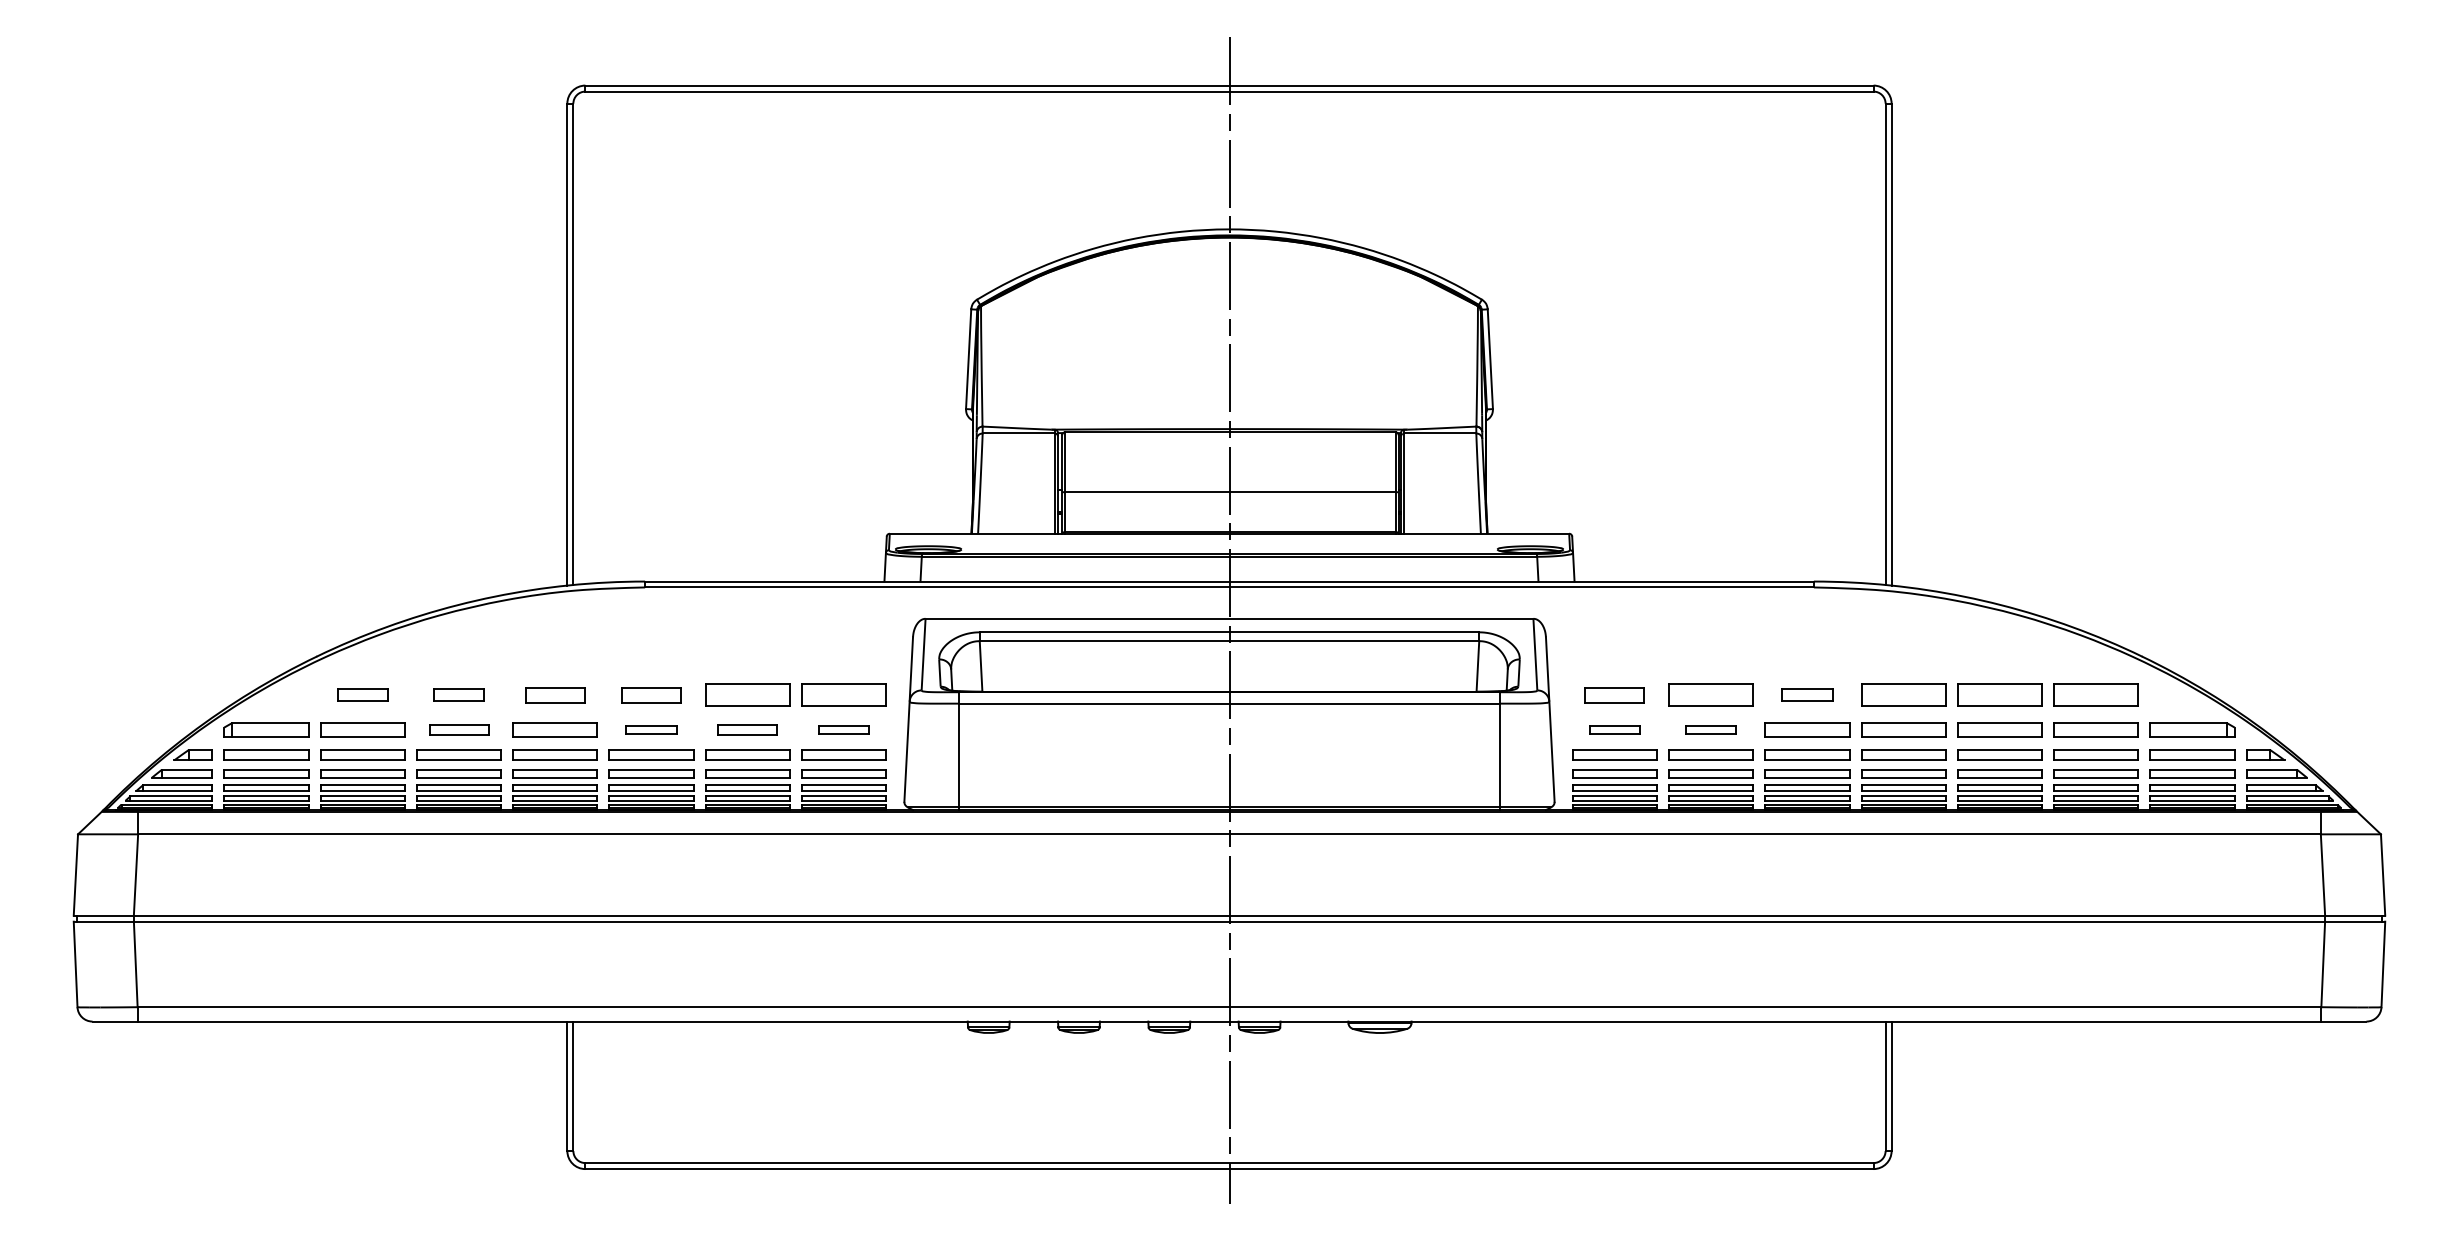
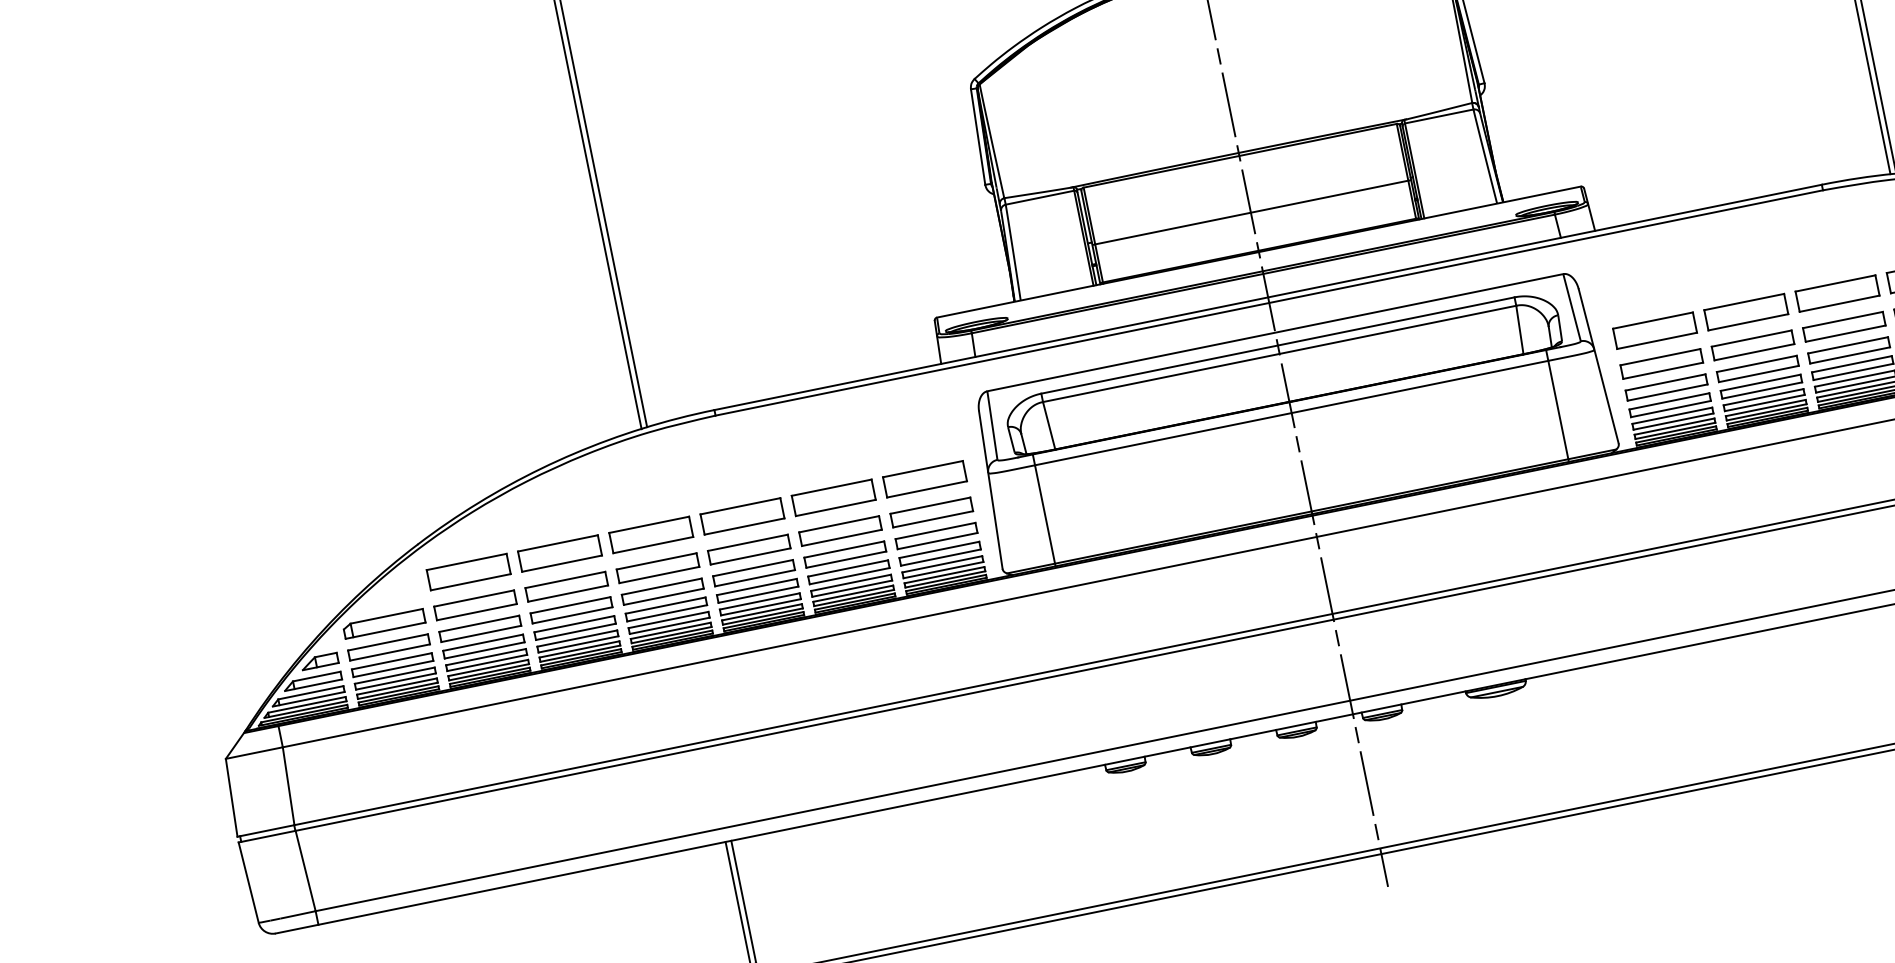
part: (362, 694) -> (468, 571), size x1.67
part: (458, 694) -> (559, 553), size x1.67
part: (554, 694) -> (650, 534), size x1.43
part: (651, 694) -> (742, 515), size x1.43
part: (1614, 694) -> (1654, 330), size x1.43
part: (1807, 694) -> (1837, 293), size x1.67
part: (458, 729) -> (566, 586), size x1.43
part: (651, 729) -> (749, 549), size x1.67
part: (747, 729) -> (839, 530), size x1.43
part: (843, 729) -> (930, 511), size x1.67
part: (1614, 729) -> (1661, 363), size x1.67
part: (1710, 729) -> (1752, 344), size x1.67

